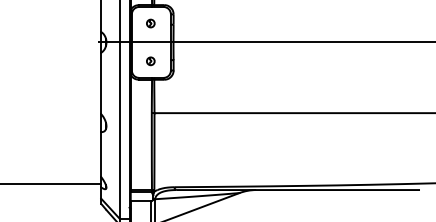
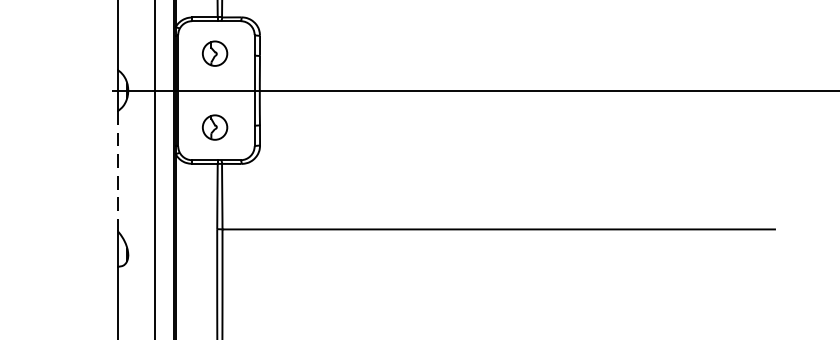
part: (150, 23) -> (214, 53), size x1.6
part: (150, 61) -> (214, 128), size x1.6
line: (101, 83) -> (118, 171), solid -> dashed

